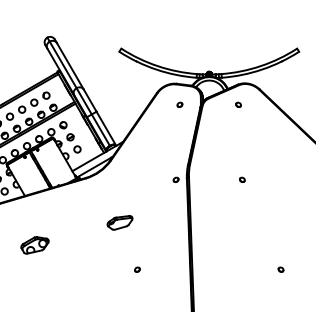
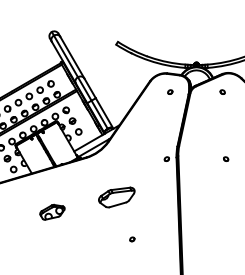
part: (119, 222) -> (116, 197), size x1.6
part: (34, 245) -> (51, 212), moved

